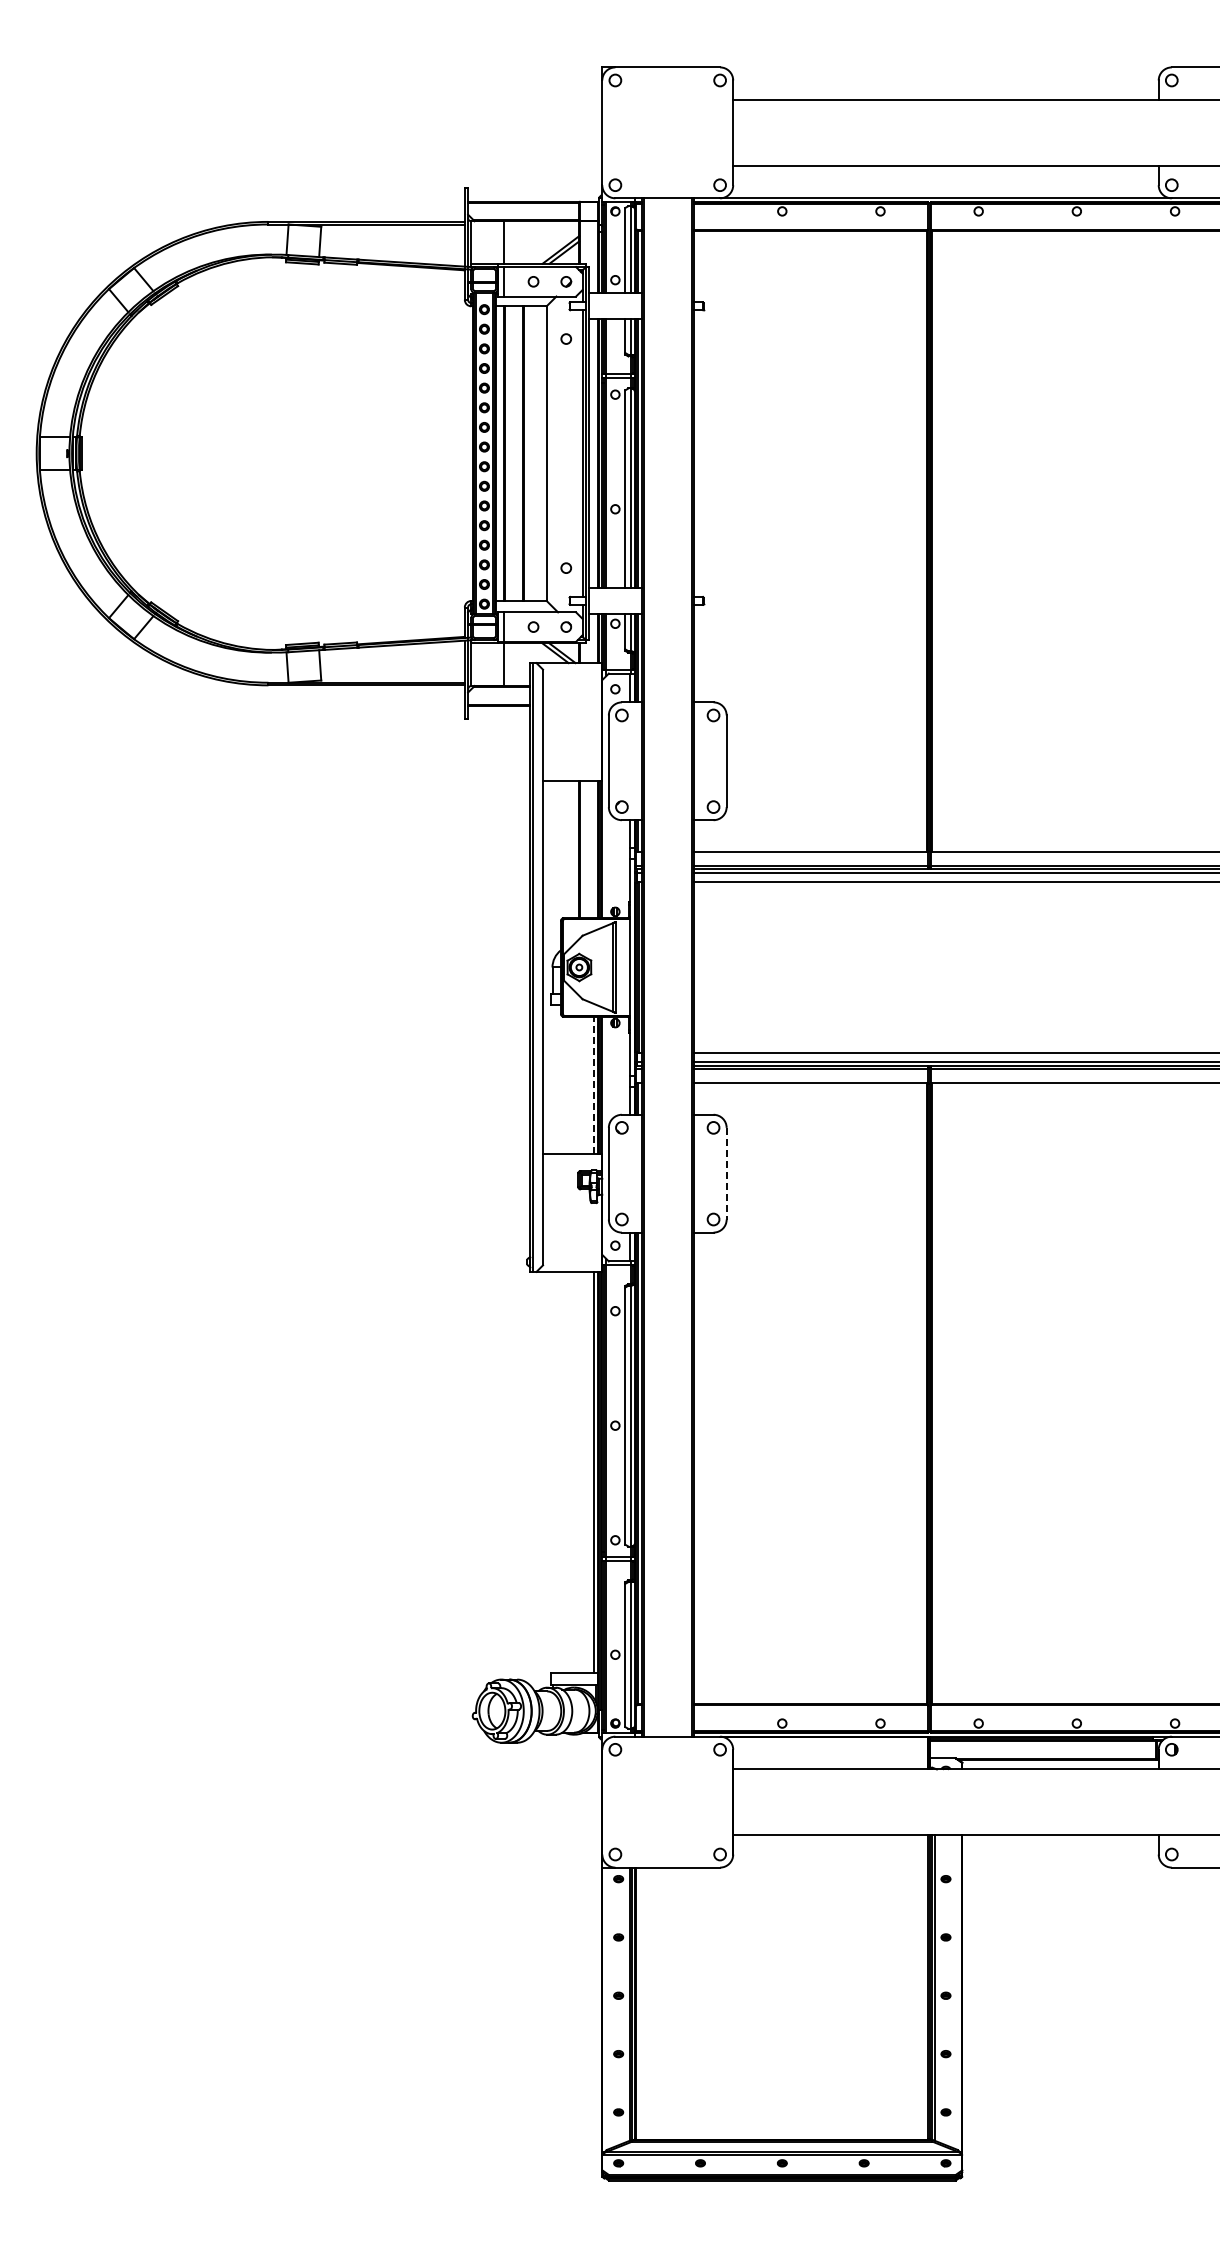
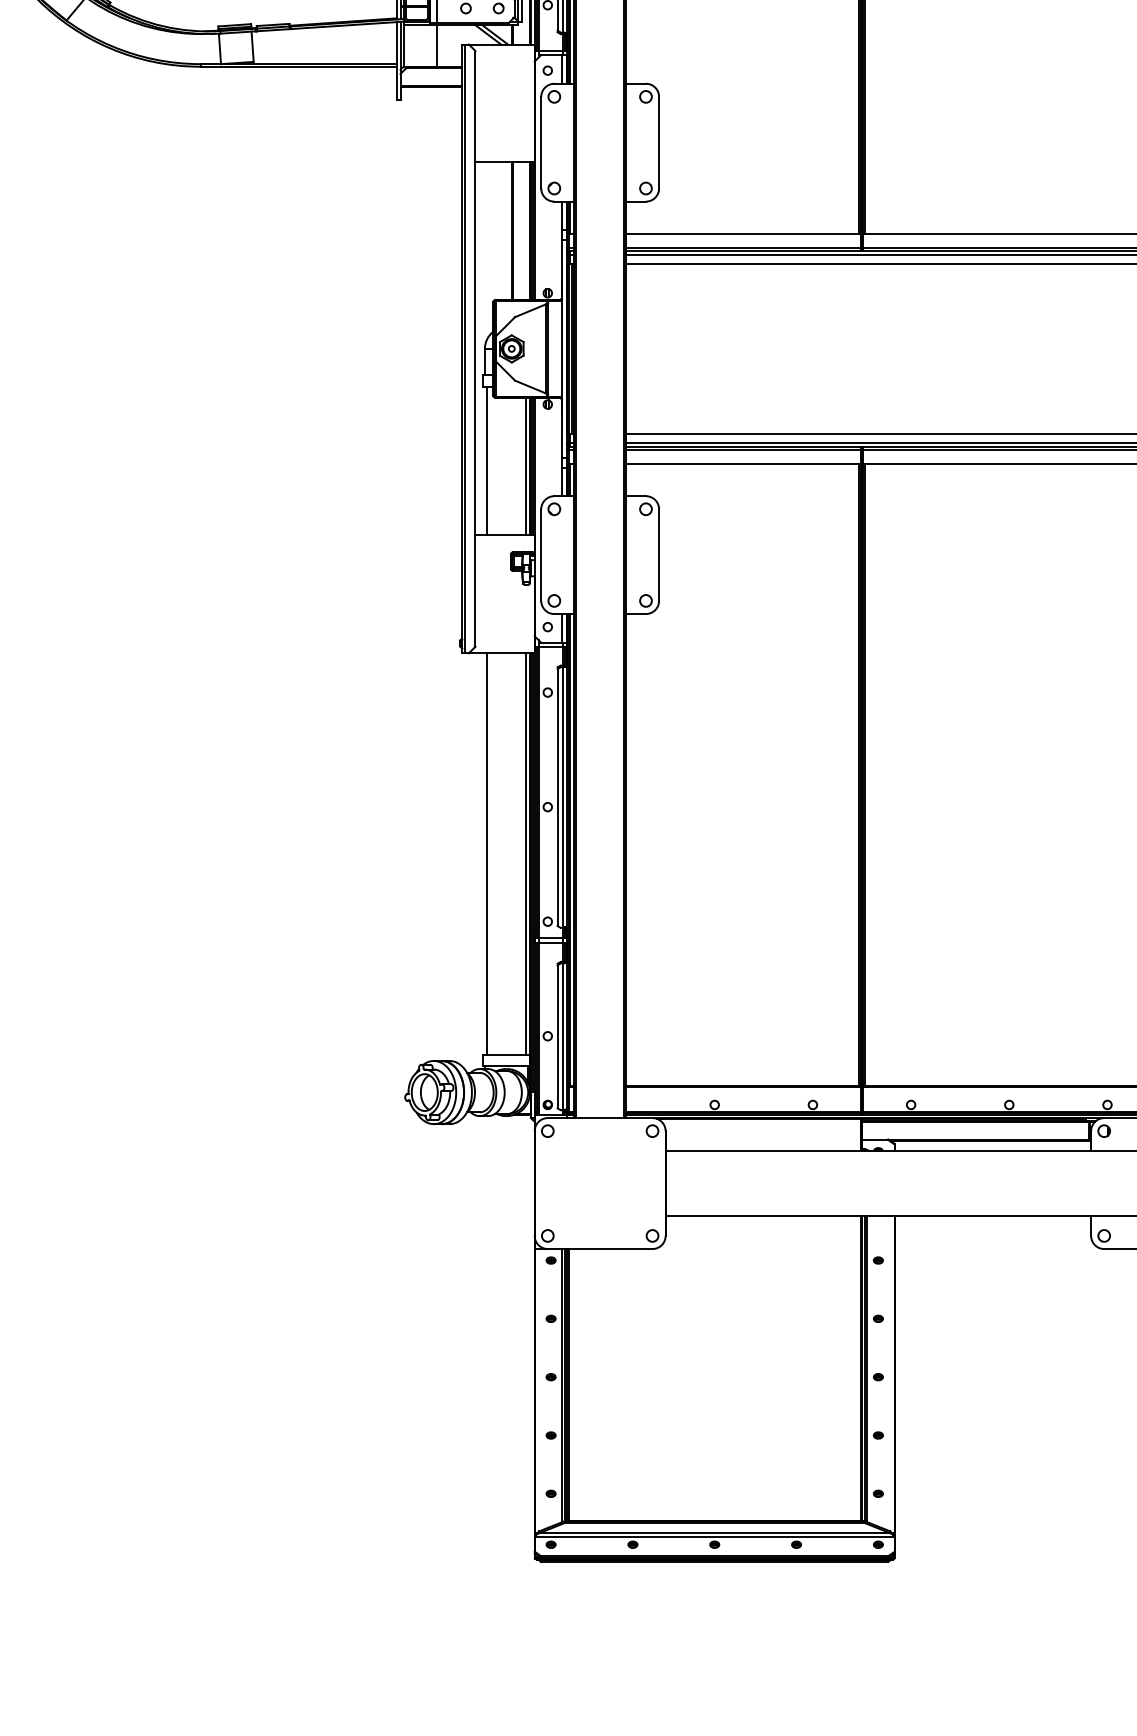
line: (554, 1079) -> (486, 460), added
line: (593, 1085) -> (525, 466), dashed -> solid
line: (726, 1173) -> (658, 554), dashed -> solid
line: (554, 1472) -> (486, 853), added

